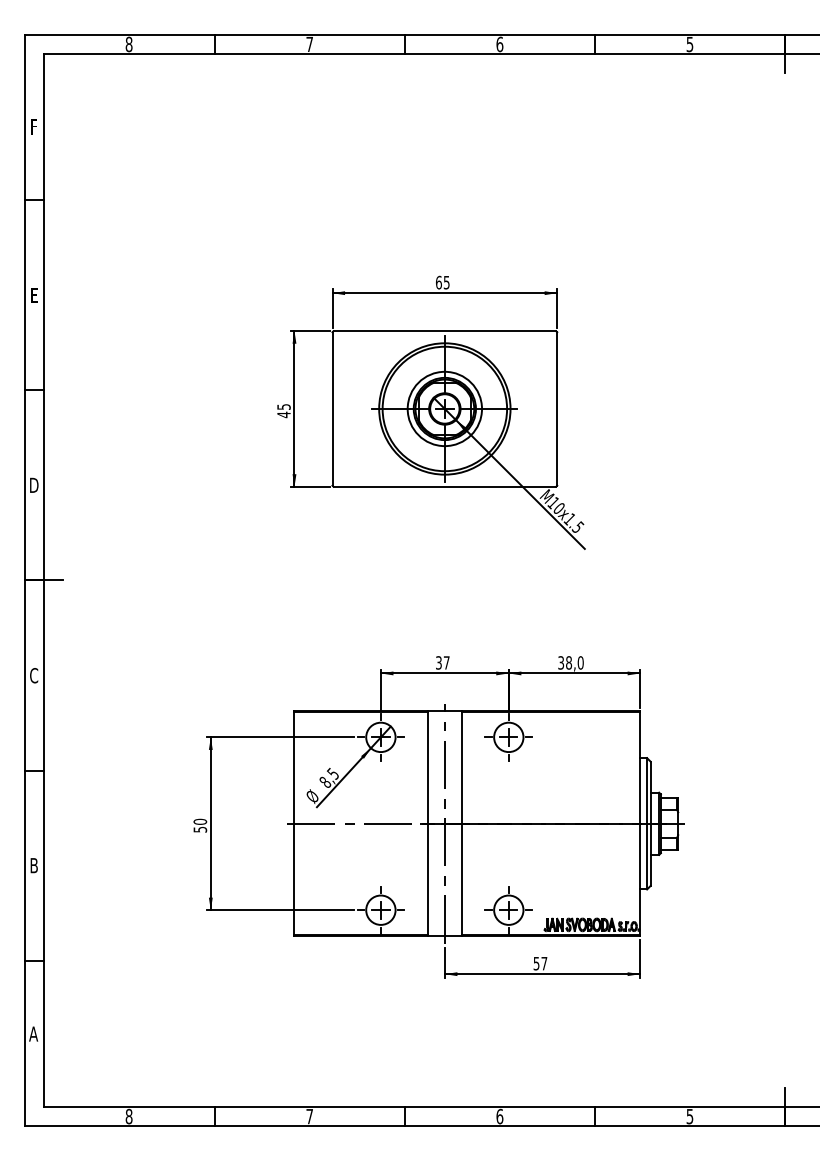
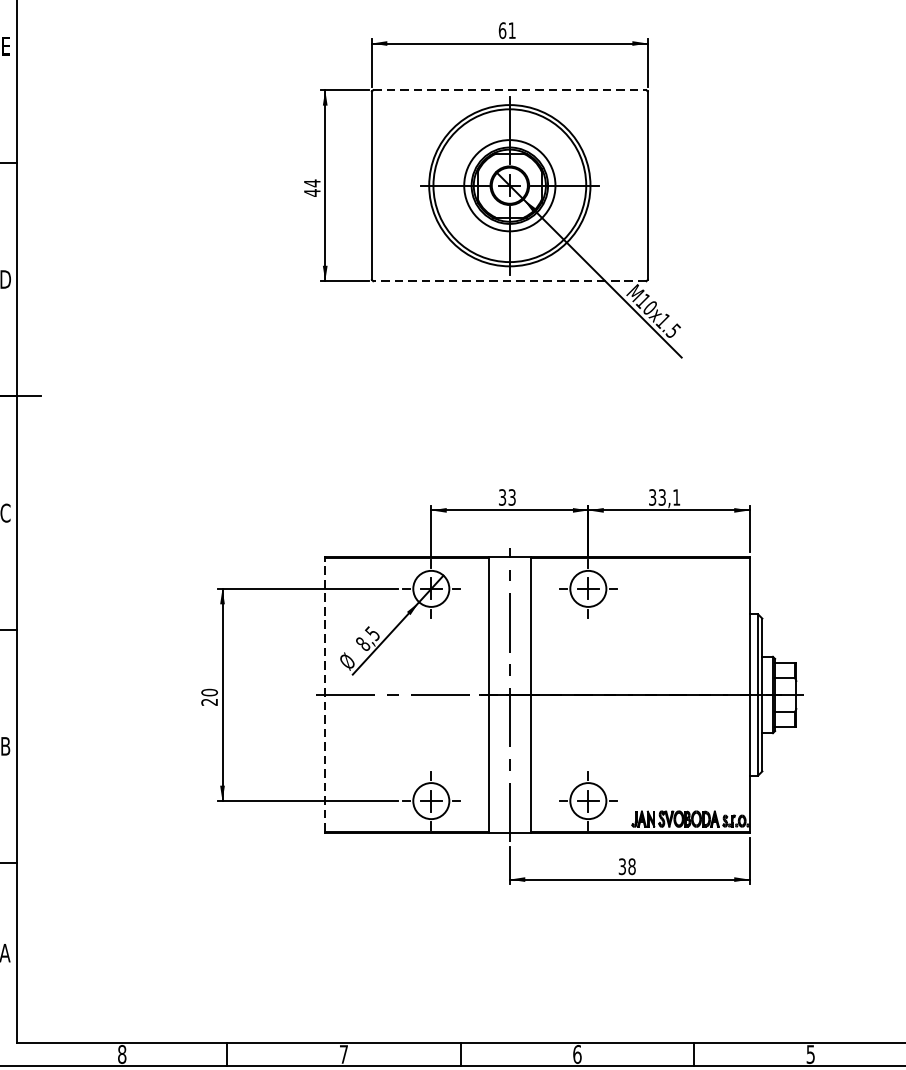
text: (446, 282) -> (511, 30), 65 -> 61
line: (445, 331) -> (510, 90), solid -> dashed
text: (283, 406) -> (311, 182), 45 -> 44
line: (444, 486) -> (509, 280), solid -> dashed
text: (446, 662) -> (511, 496), 37 -> 33
text: (574, 662) -> (669, 496), 38,0 -> 33,1
line: (294, 823) -> (325, 694), solid -> dashed
text: (200, 829) -> (209, 701), 50 -> 20
text: (540, 963) -> (627, 866), 57 -> 38

